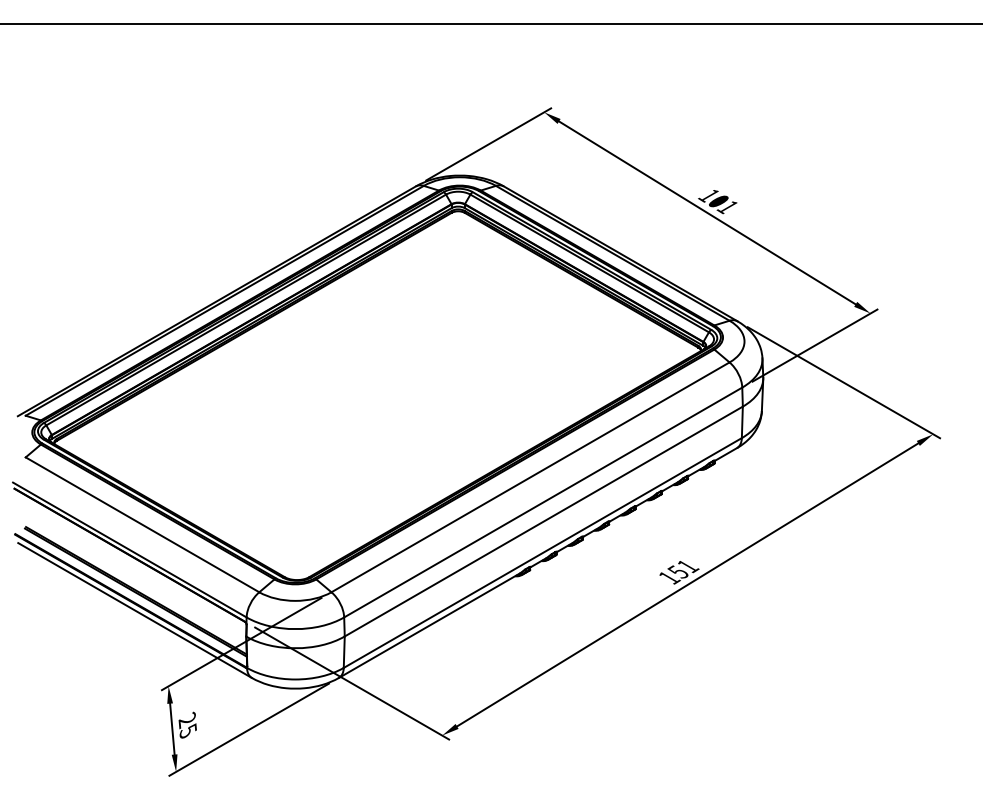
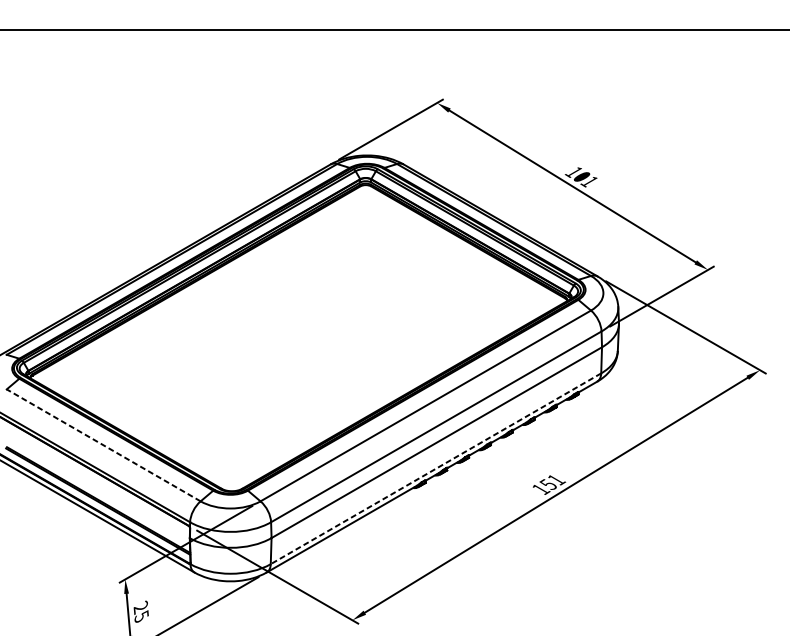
line: (142, 524) -> (103, 445), solid -> dashed
line: (542, 553) -> (435, 469), solid -> dashed

